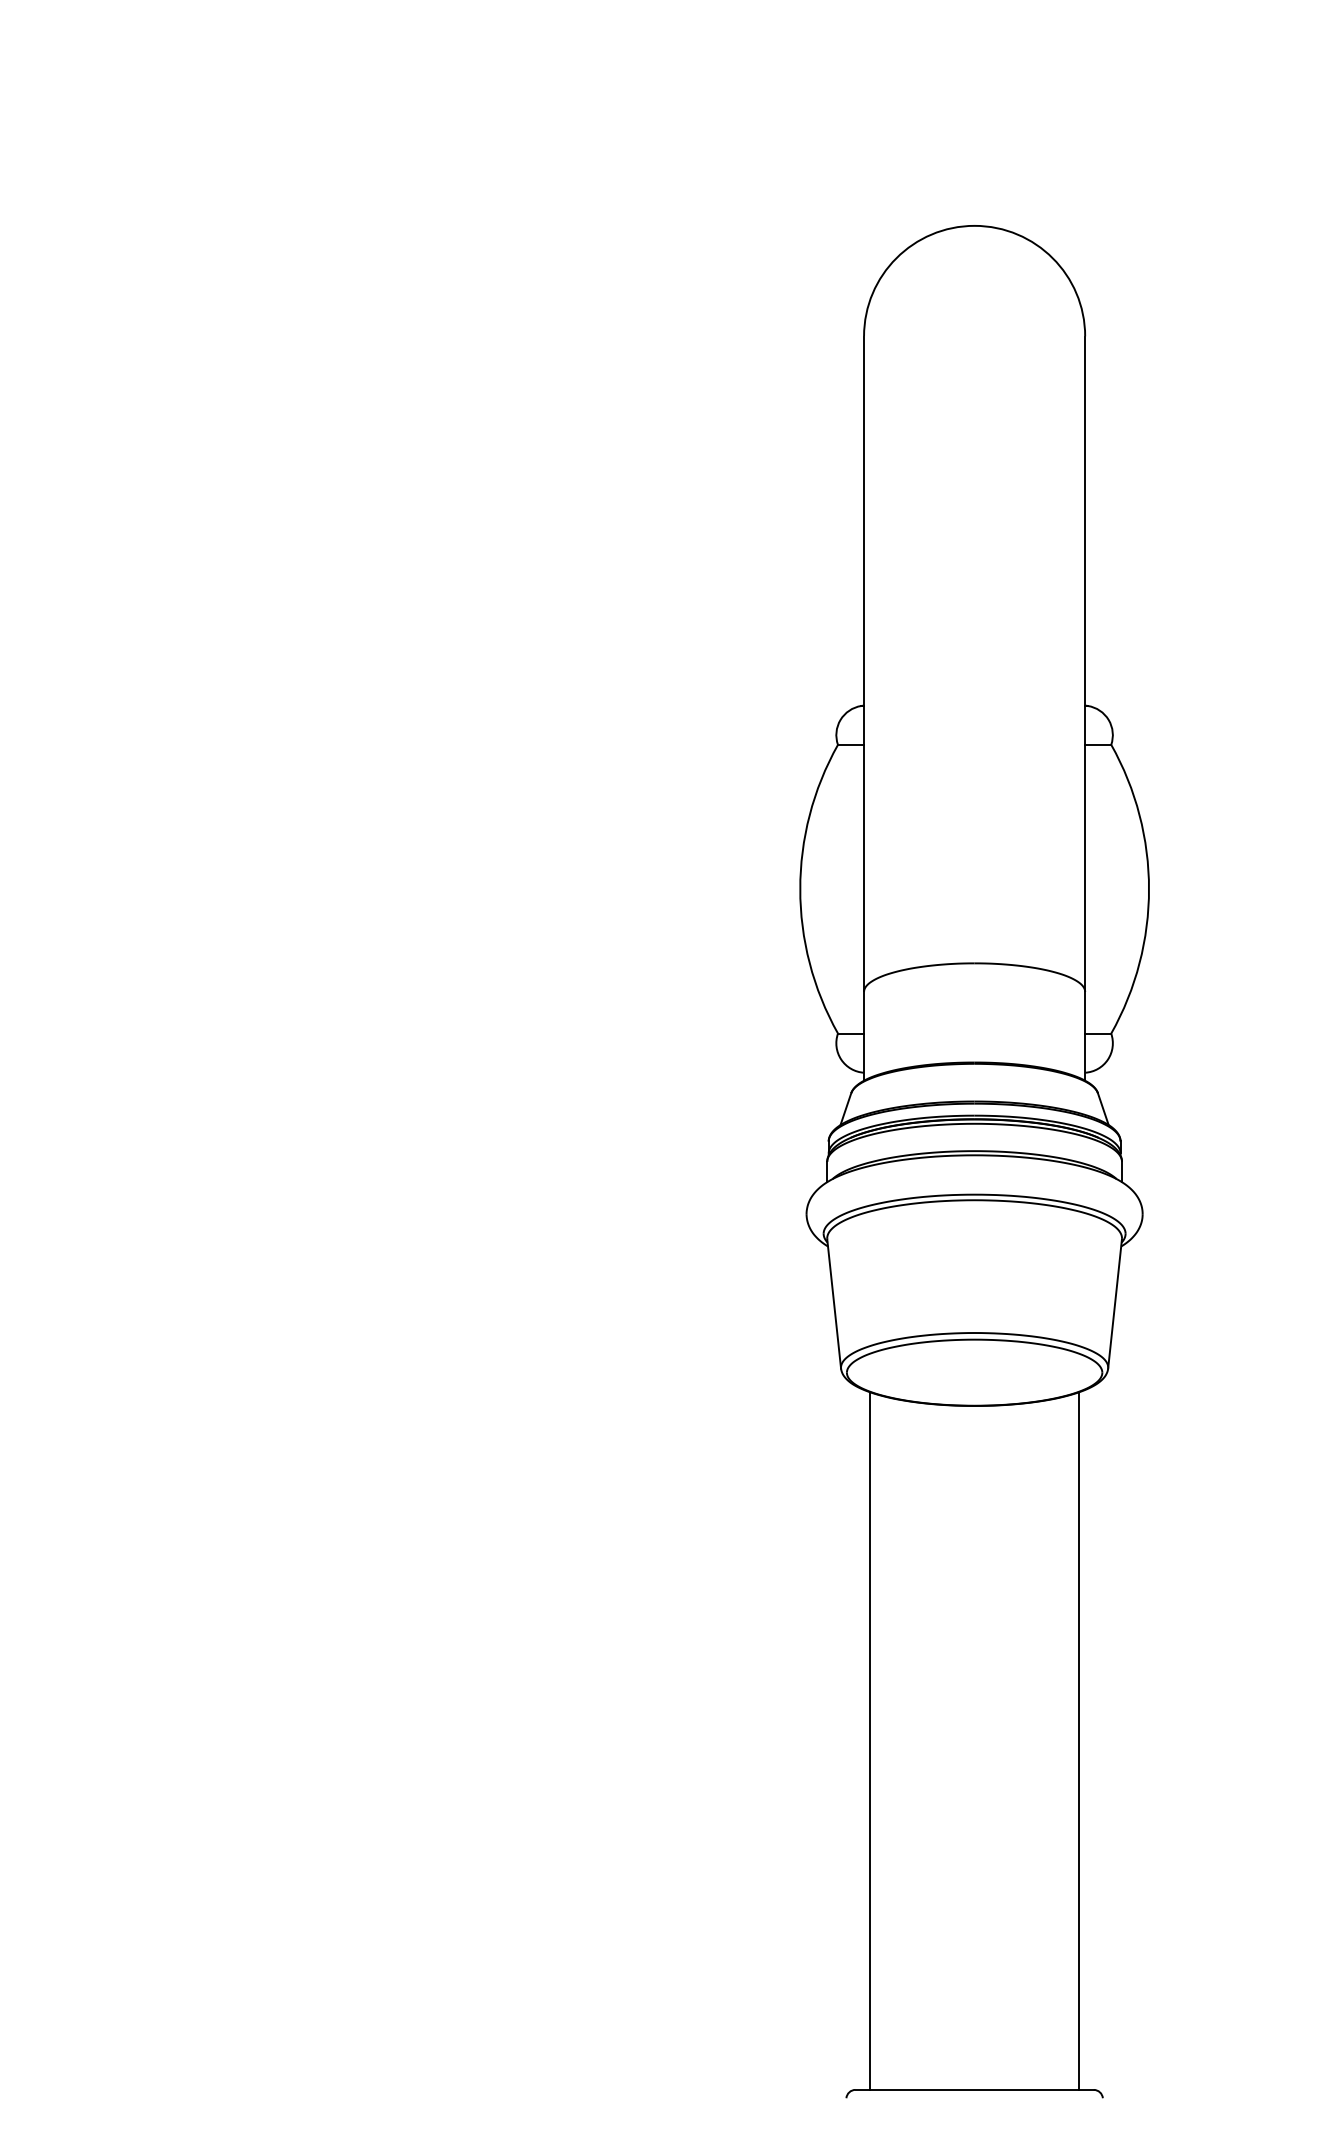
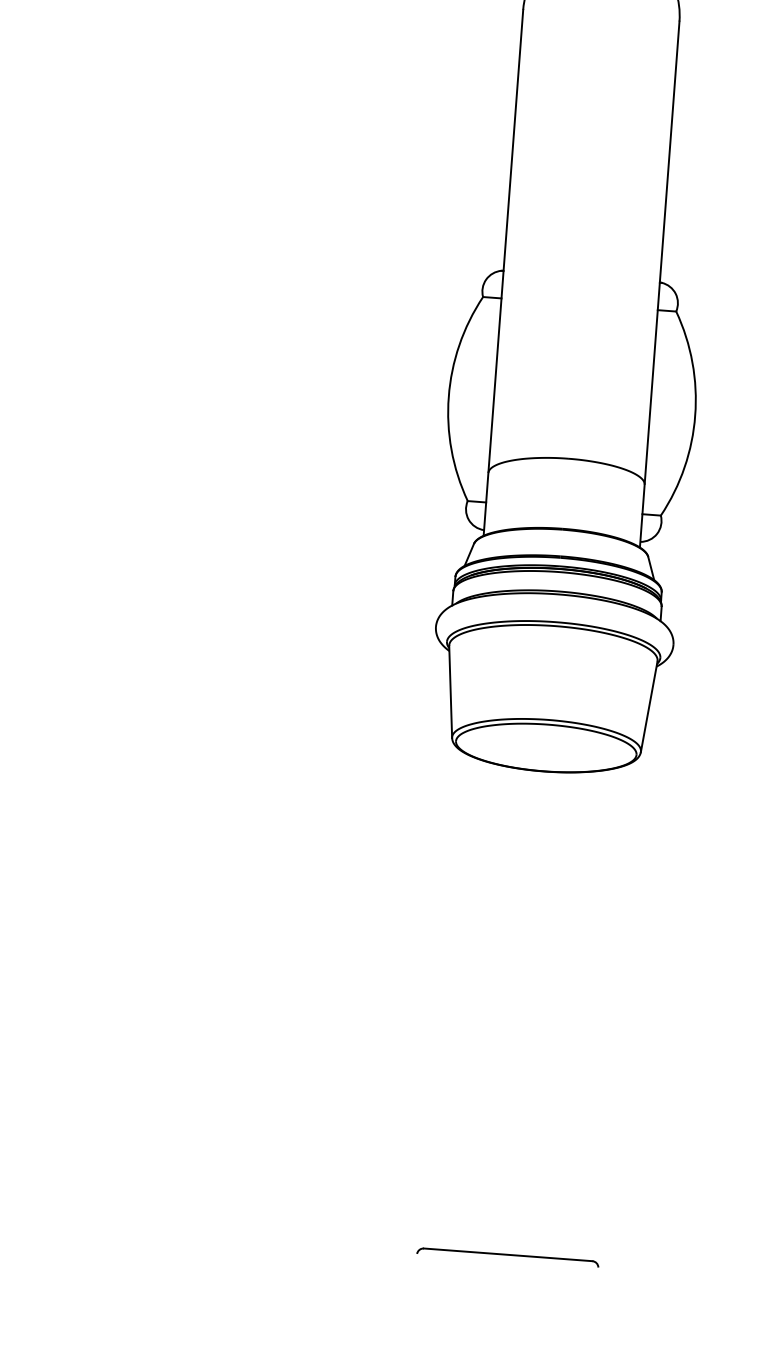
line: (870, 1740) -> (453, 1002), removed
line: (1079, 1740) -> (600, 1013), removed

